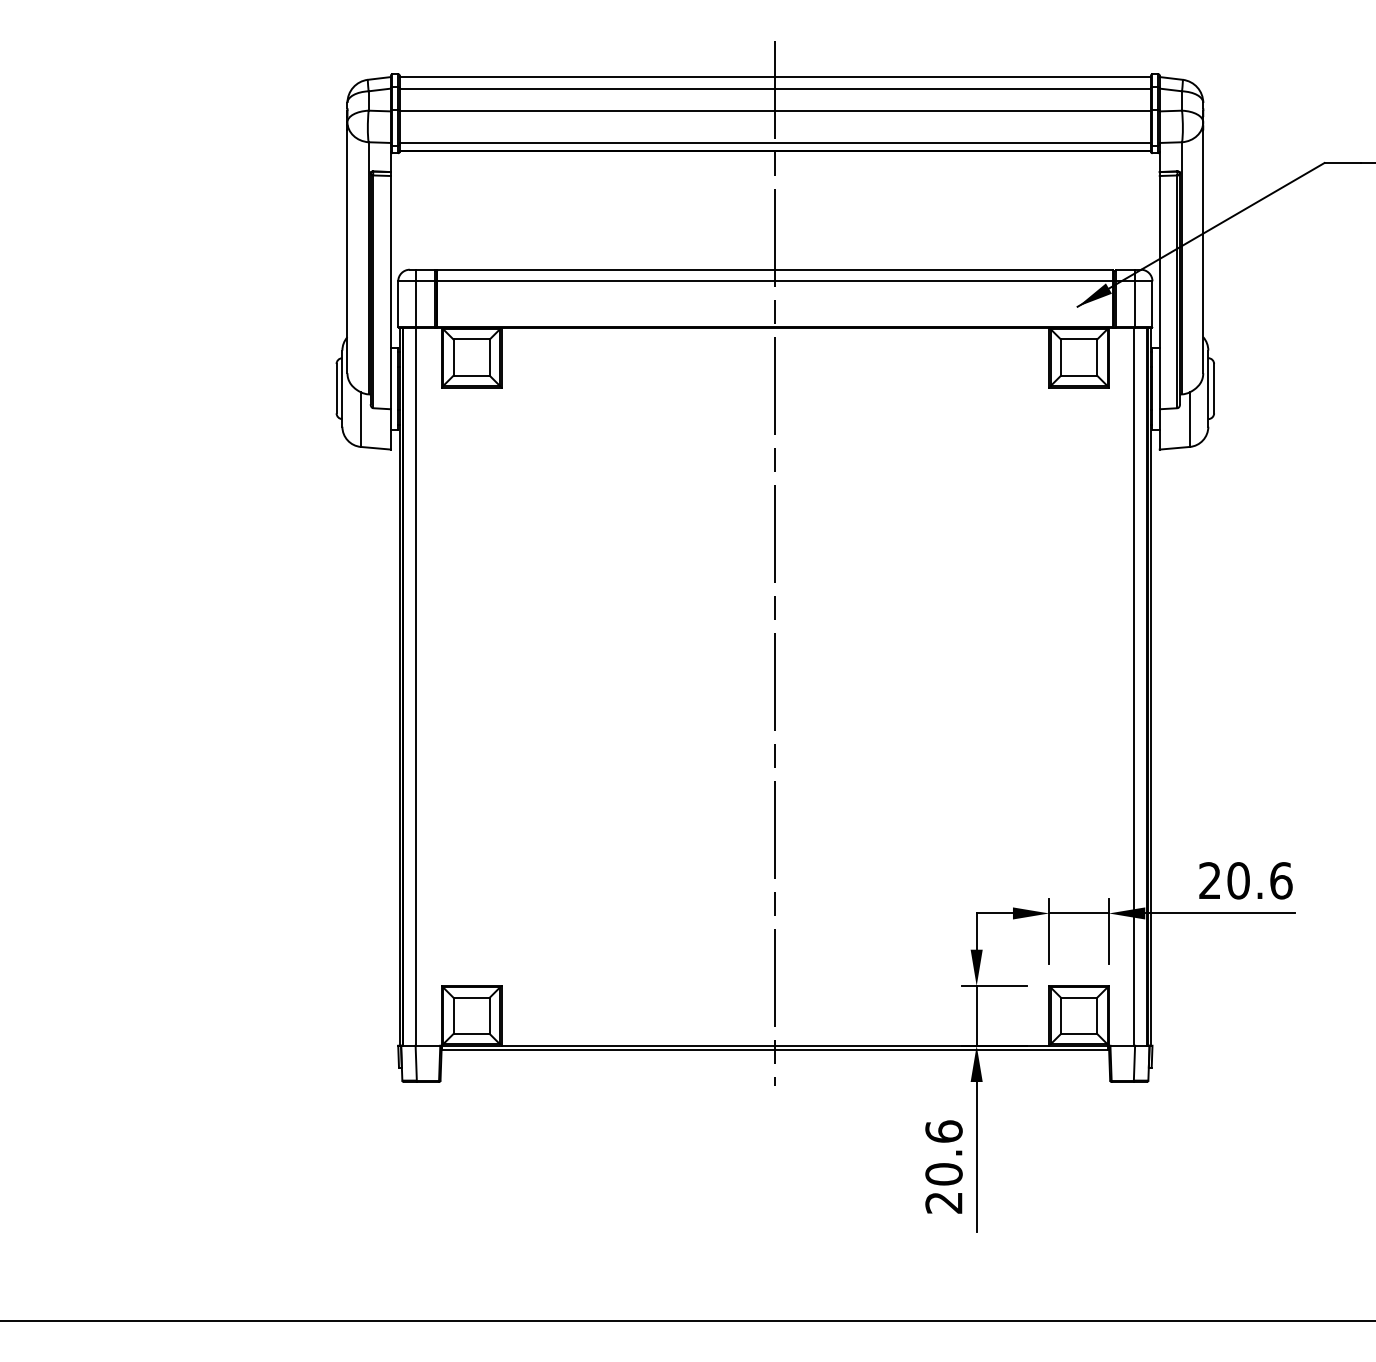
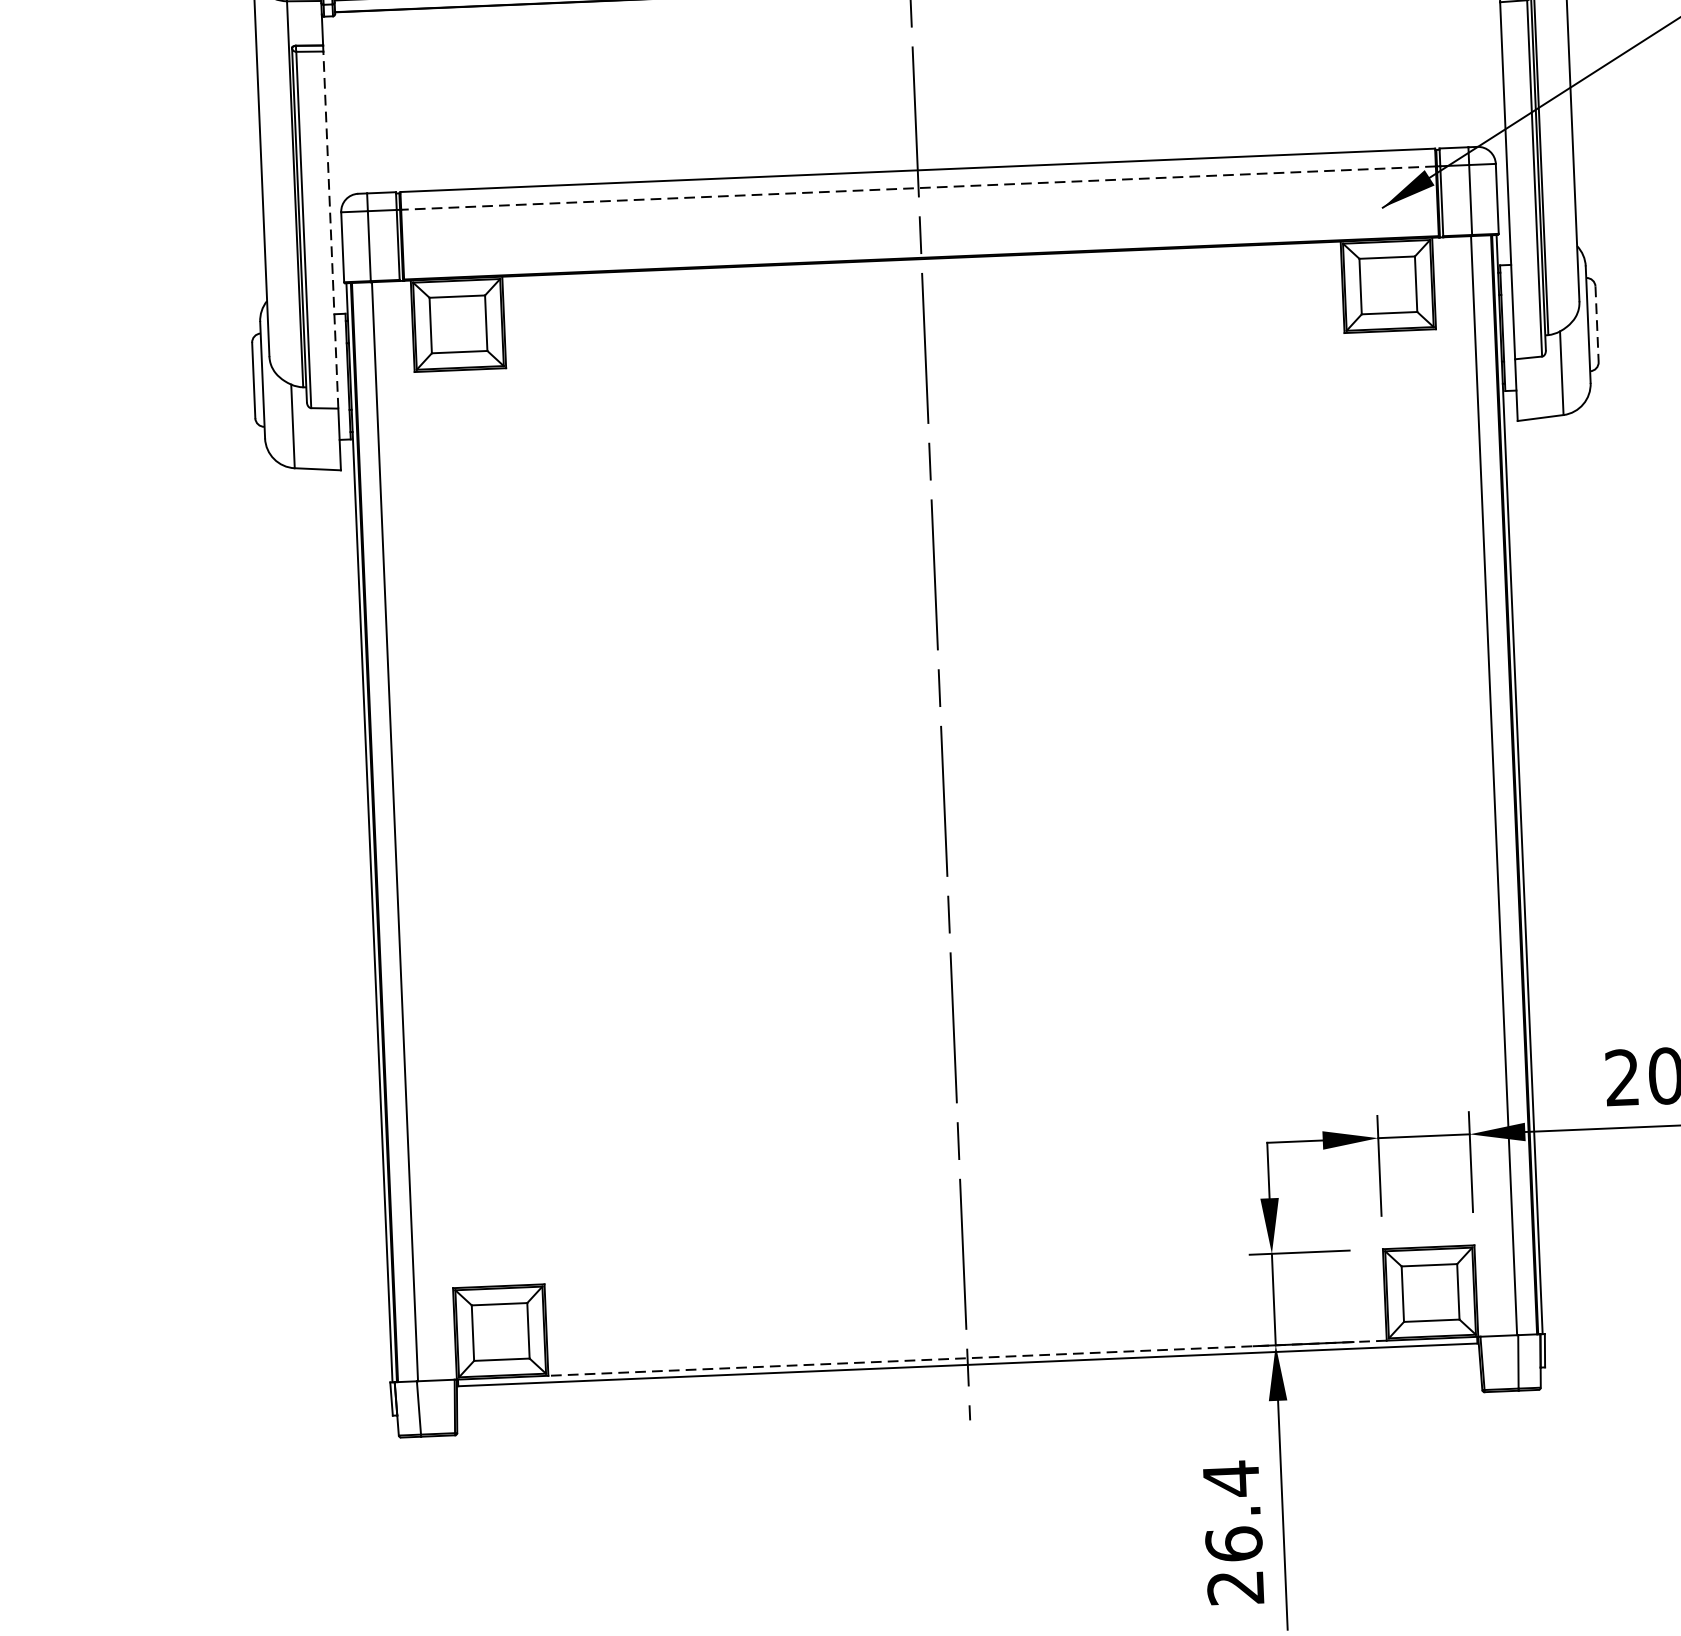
line: (775, 281) -> (918, 188), solid -> dashed
line: (390, 292) -> (330, 229), solid -> dashed
line: (1214, 388) -> (1597, 323), solid -> dashed
line: (775, 1045) -> (967, 1357), solid -> dashed
text: (943, 1152) -> (1231, 1510), 20.6 -> 26.4

